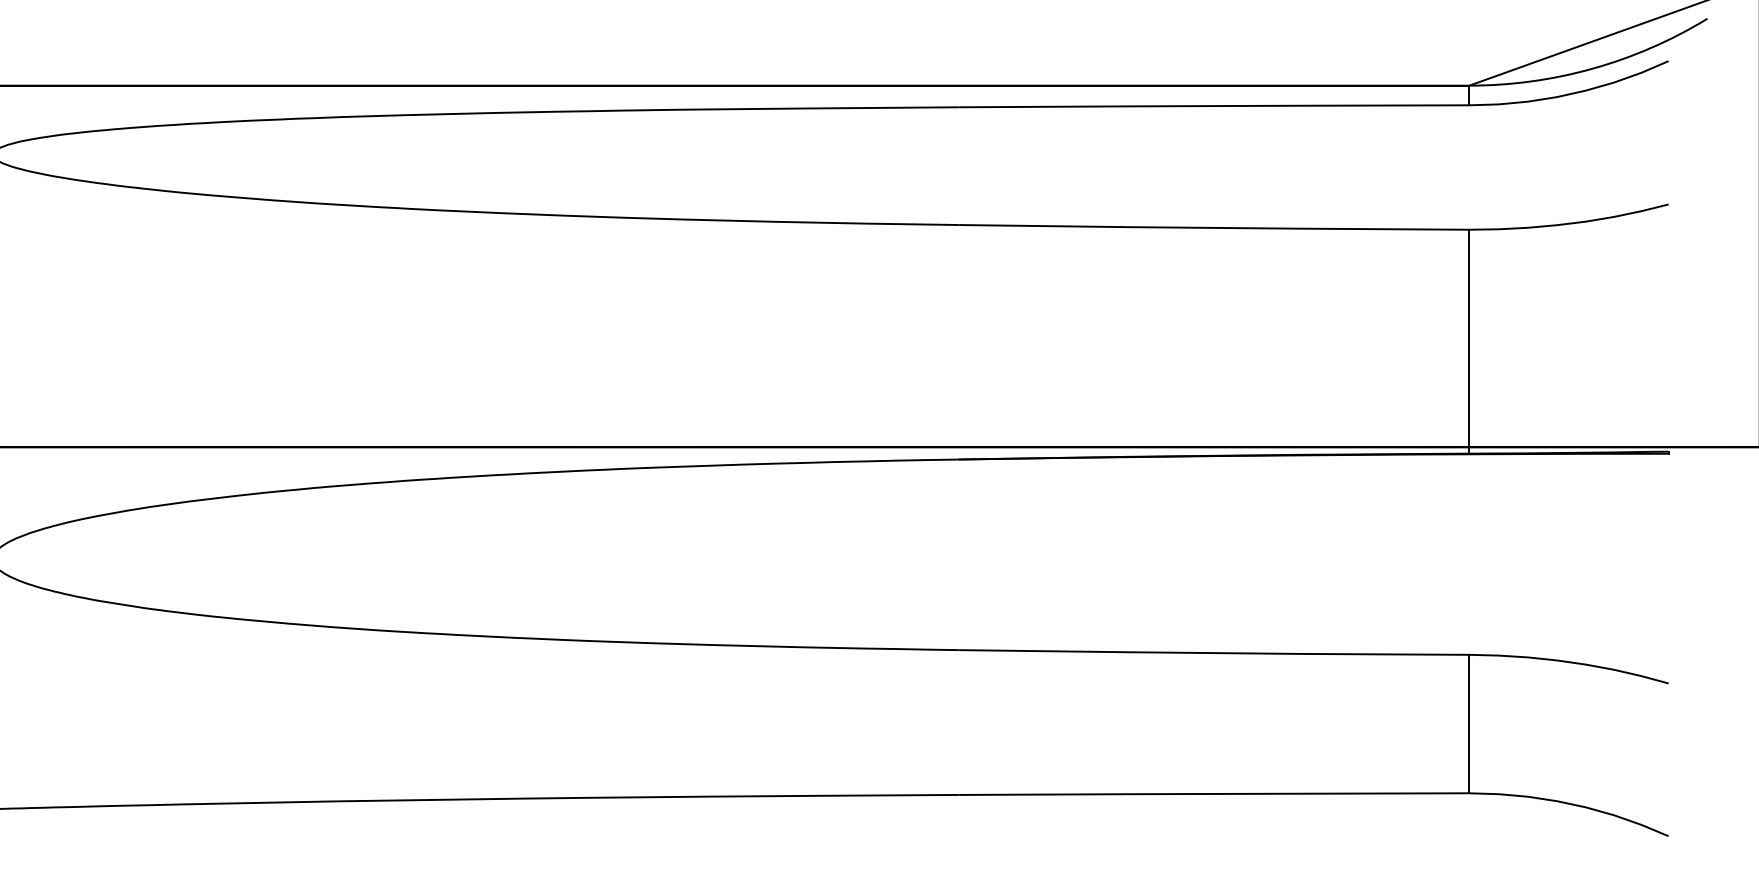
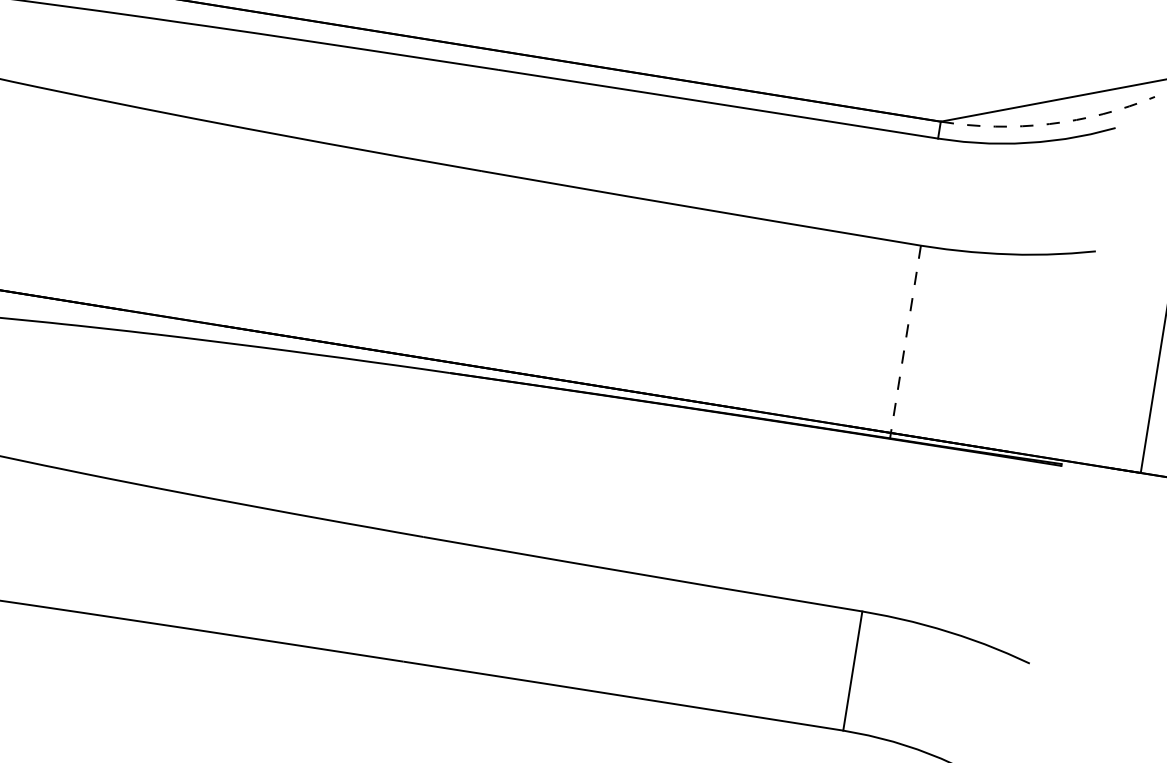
arc: (1593, 68) -> (1049, 124), solid -> dashed
line: (1469, 341) -> (905, 341), solid -> dashed

